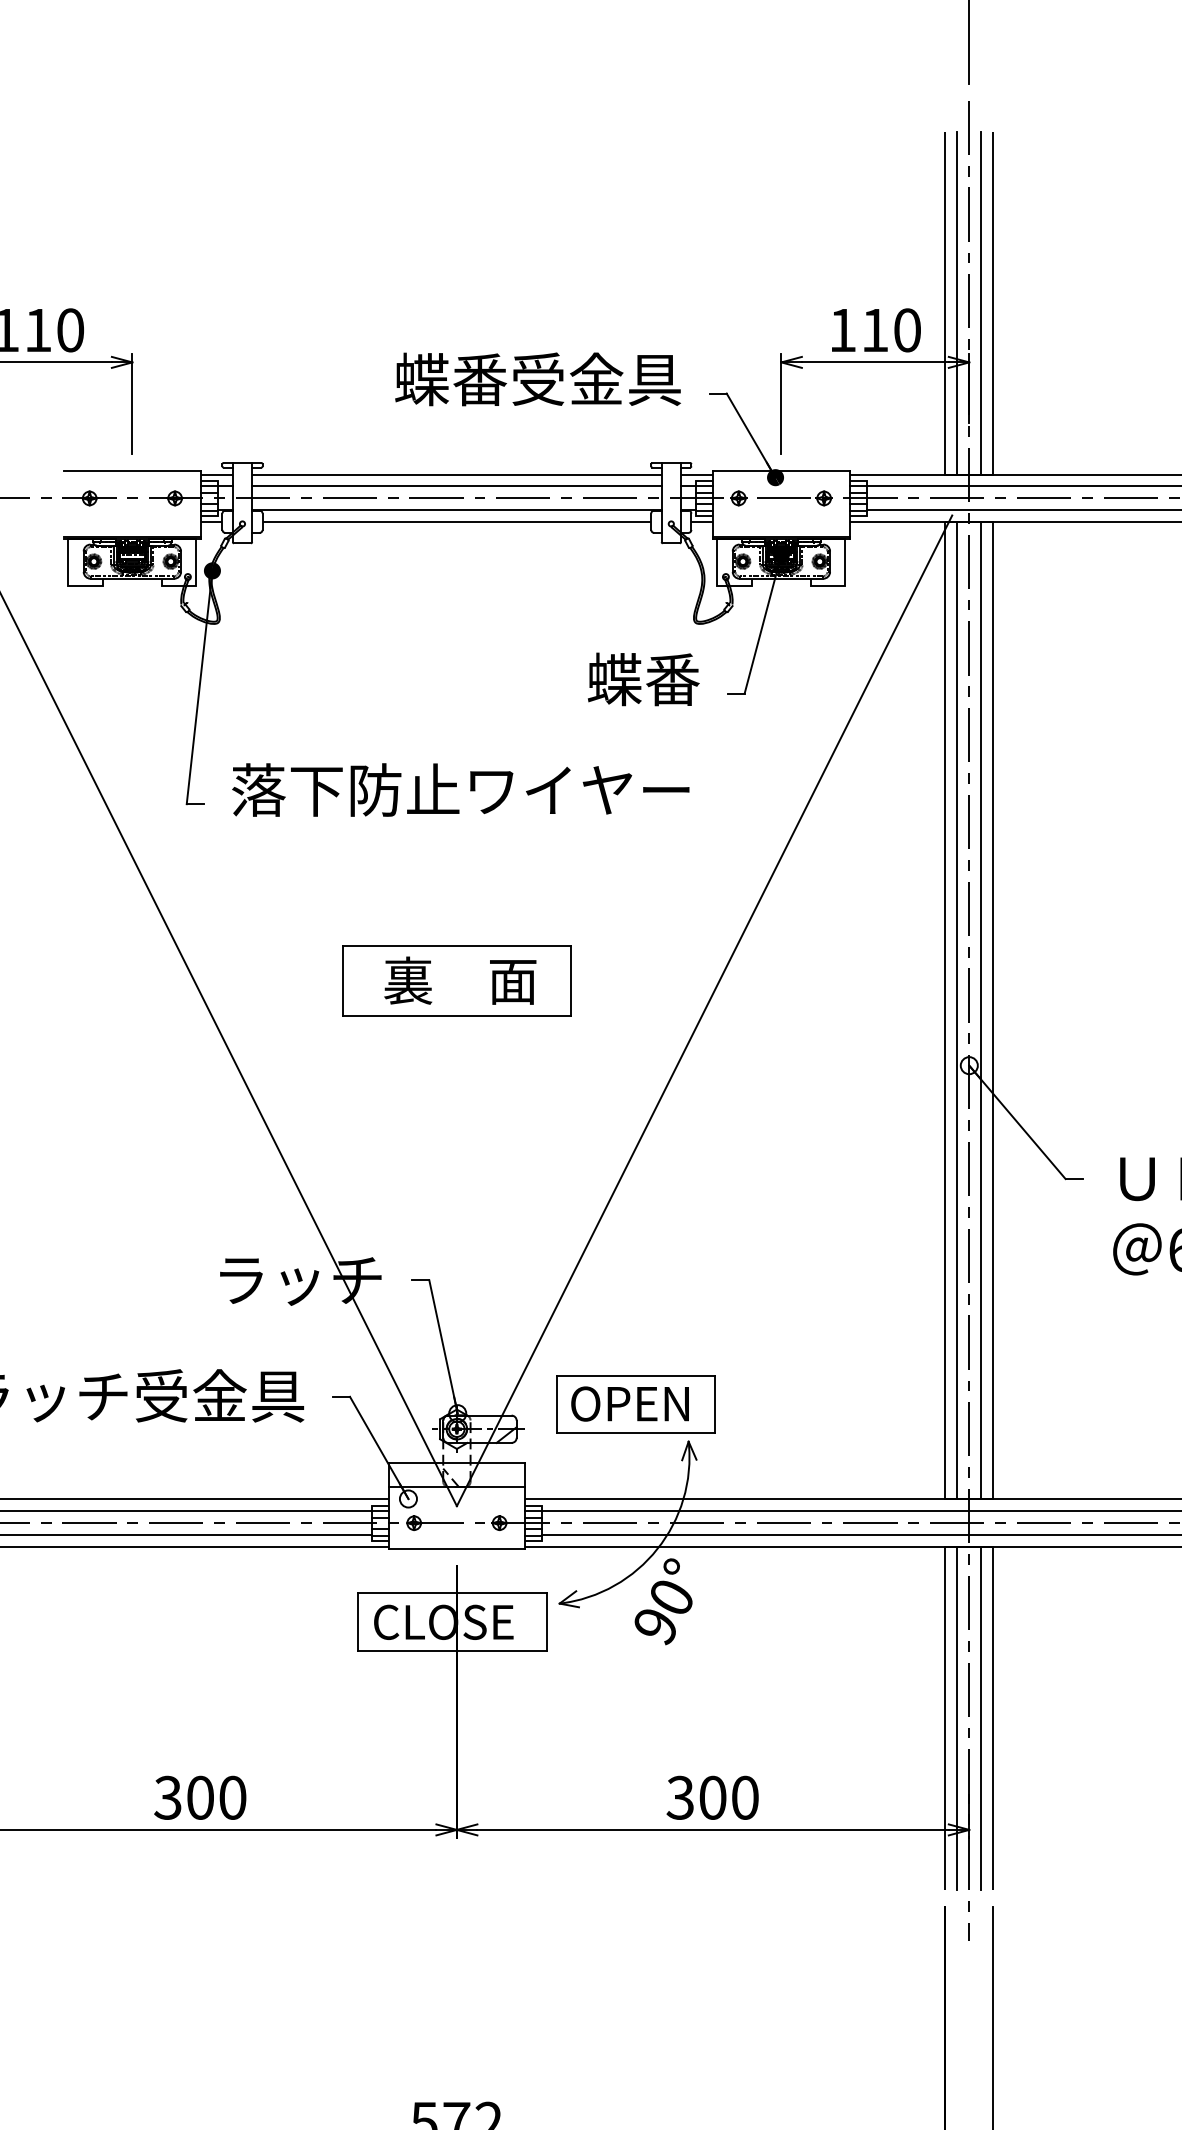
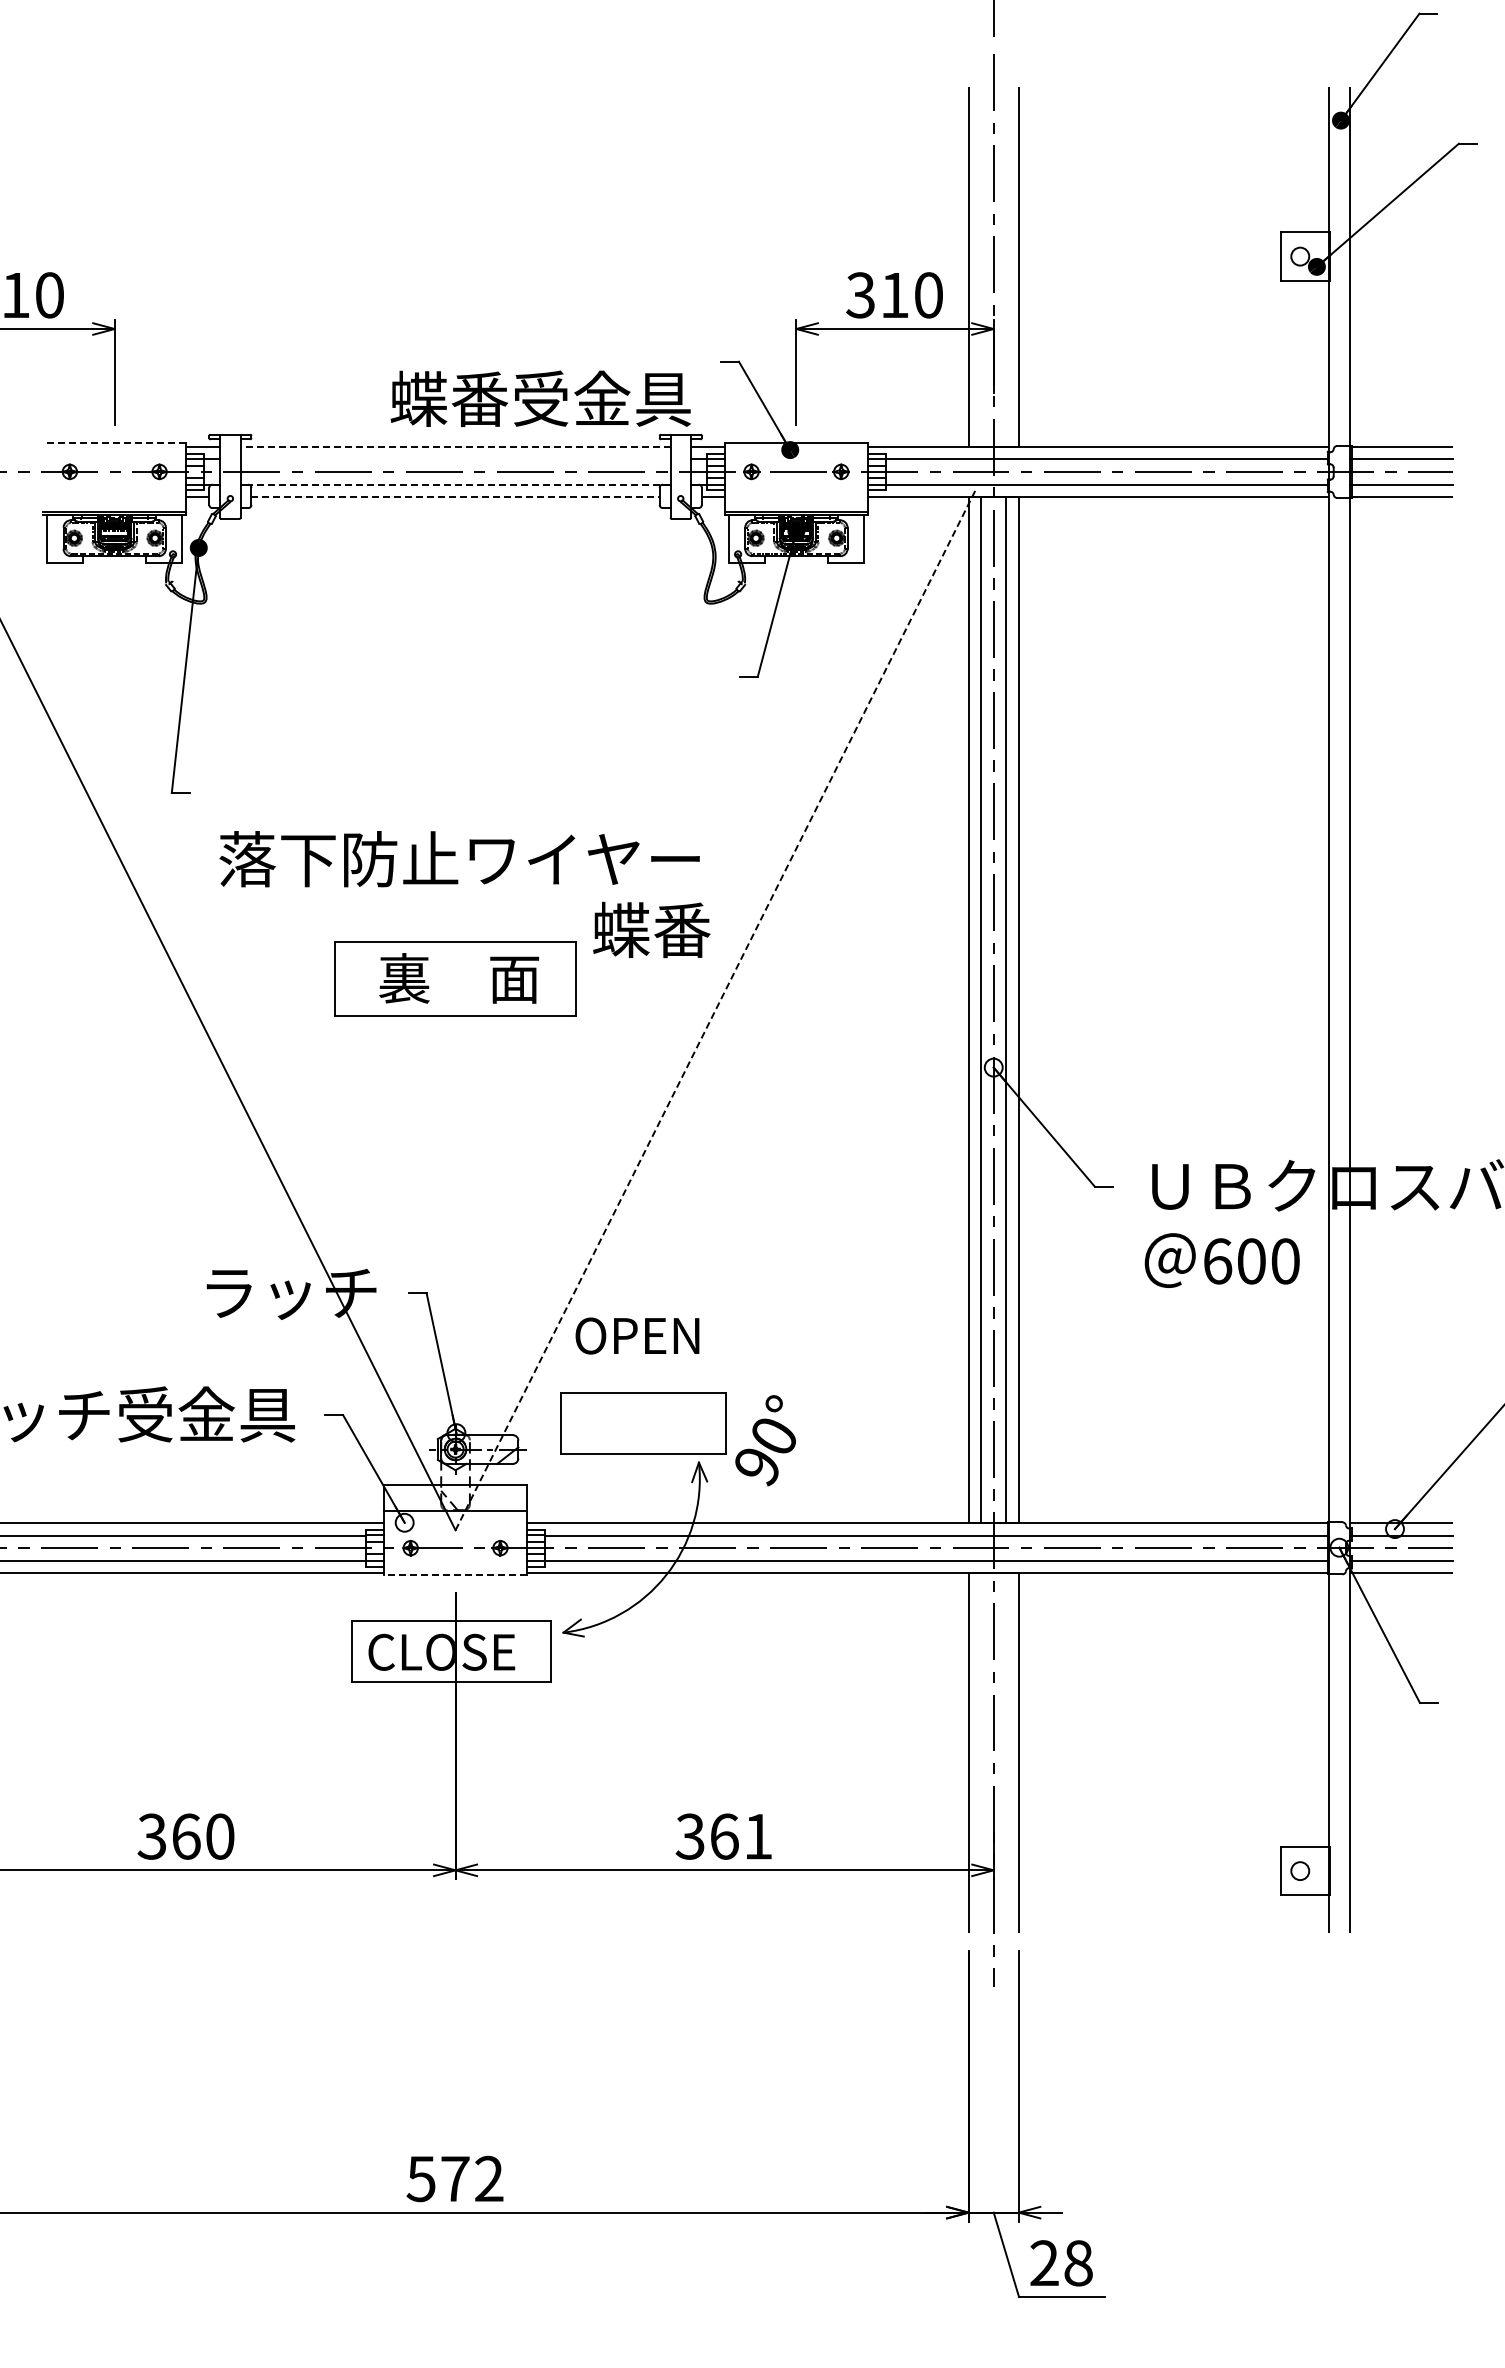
line: (957, 302) -> (981, 266), removed
line: (981, 302) -> (1006, 266), removed
text: (842, 330) -> (860, 295), 110 -> 310
text: (537, 379) -> (540, 398), moved
line: (132, 471) -> (114, 443), solid -> dashed
line: (456, 474) -> (455, 446), solid -> dashed
line: (456, 486) -> (455, 459), removed
line: (456, 510) -> (455, 484), solid -> dashed
line: (457, 522) -> (456, 497), solid -> dashed
text: (643, 678) -> (651, 929), moved
text: (460, 790) -> (459, 859), moved
line: (704, 1011) -> (715, 1010), solid -> dashed
text: (630, 1403) -> (637, 1335), moved
line: (456, 1549) -> (455, 1575), solid -> dashed
text: (663, 1601) -> (765, 1440), moved
line: (957, 1718) -> (981, 1753), removed
line: (981, 1718) -> (1006, 1753), removed
text: (200, 1797) -> (186, 1836), 300 -> 360
text: (729, 1797) -> (741, 1836), 300 -> 361

